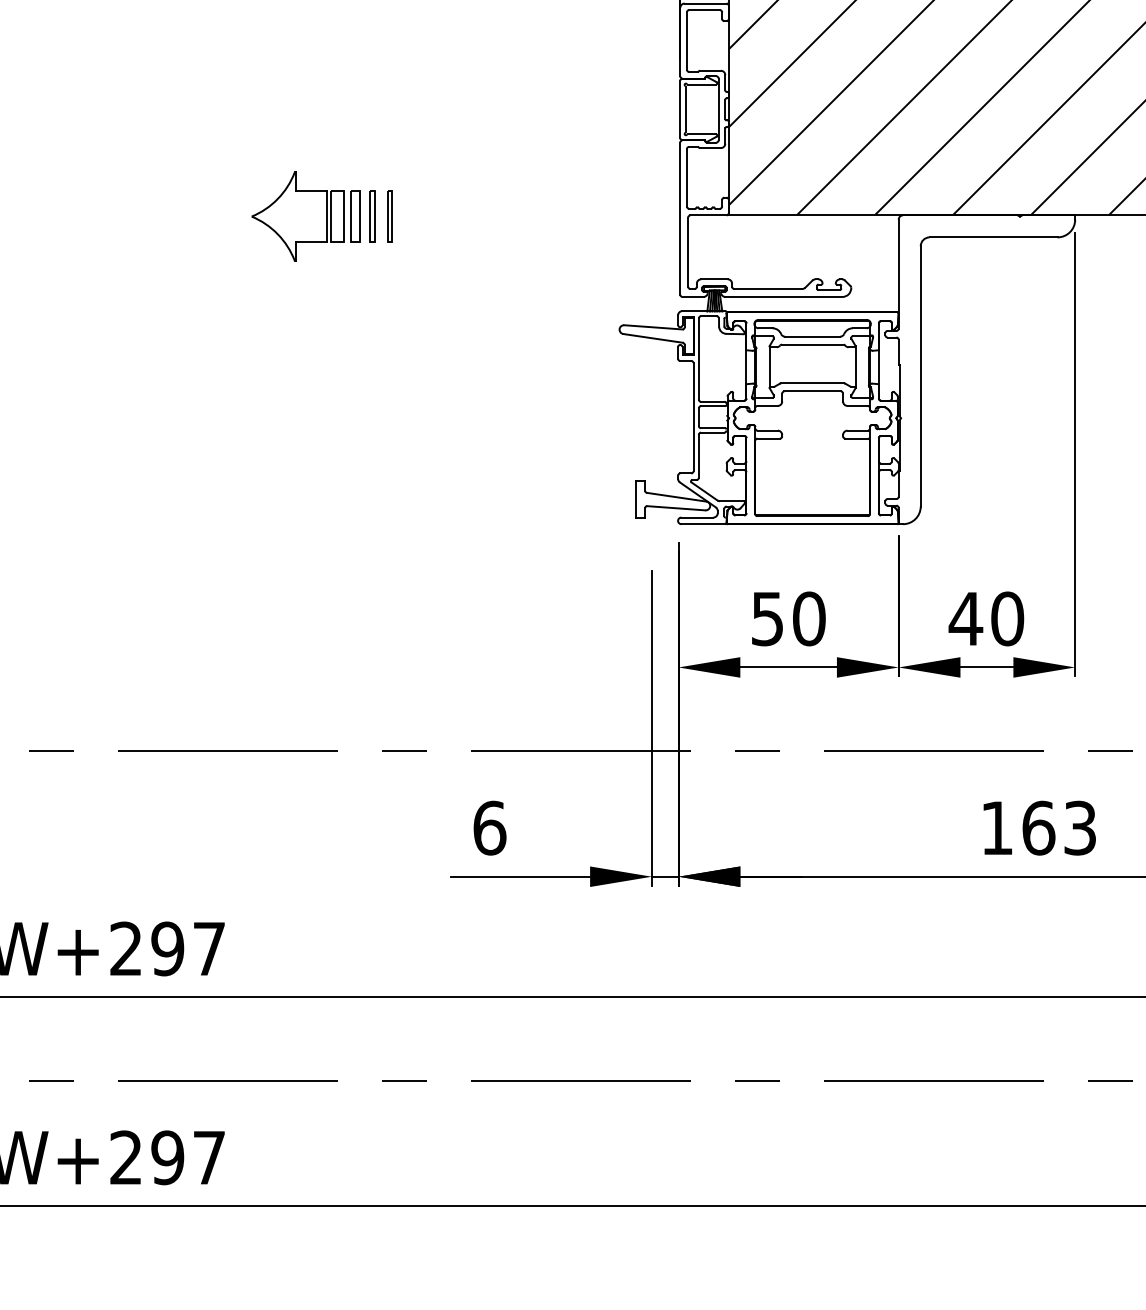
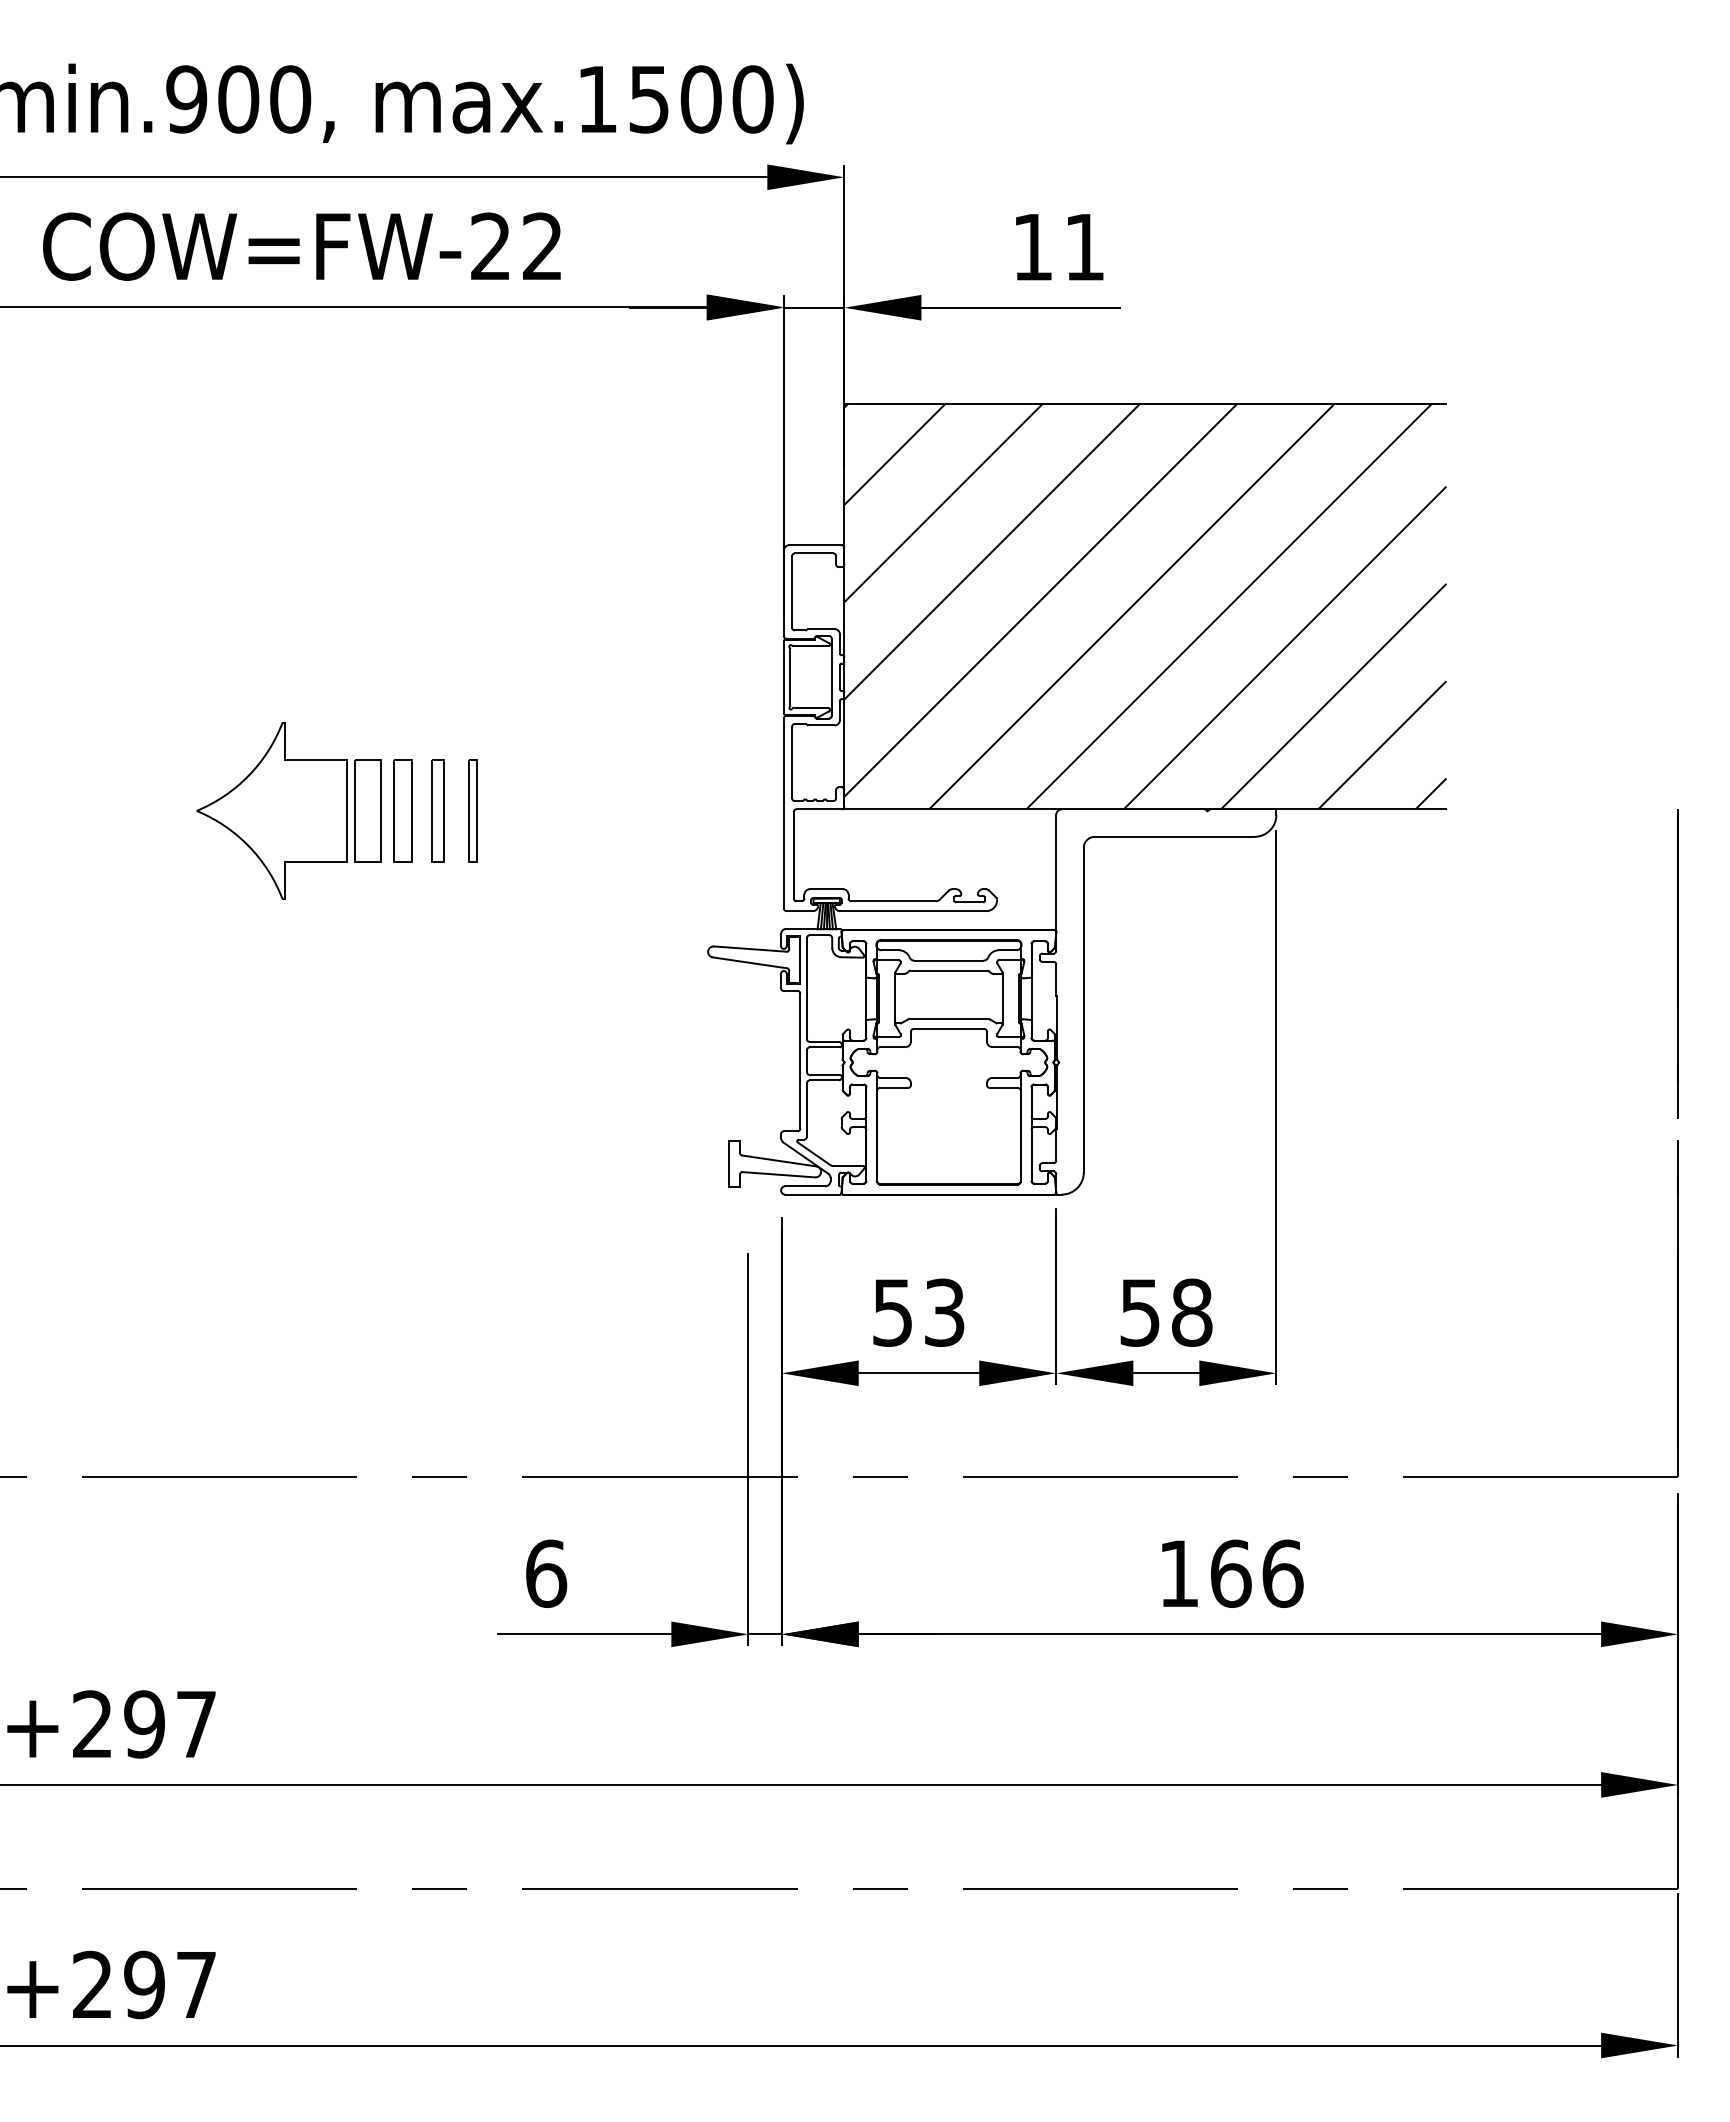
part: (321, 216) -> (336, 810), size x1.6
text: (809, 618) -> (944, 1312), 50 -> 53
text: (986, 618) -> (1165, 1312), 40 -> 58
text: (1080, 827) -> (1282, 1573), 163 -> 166

